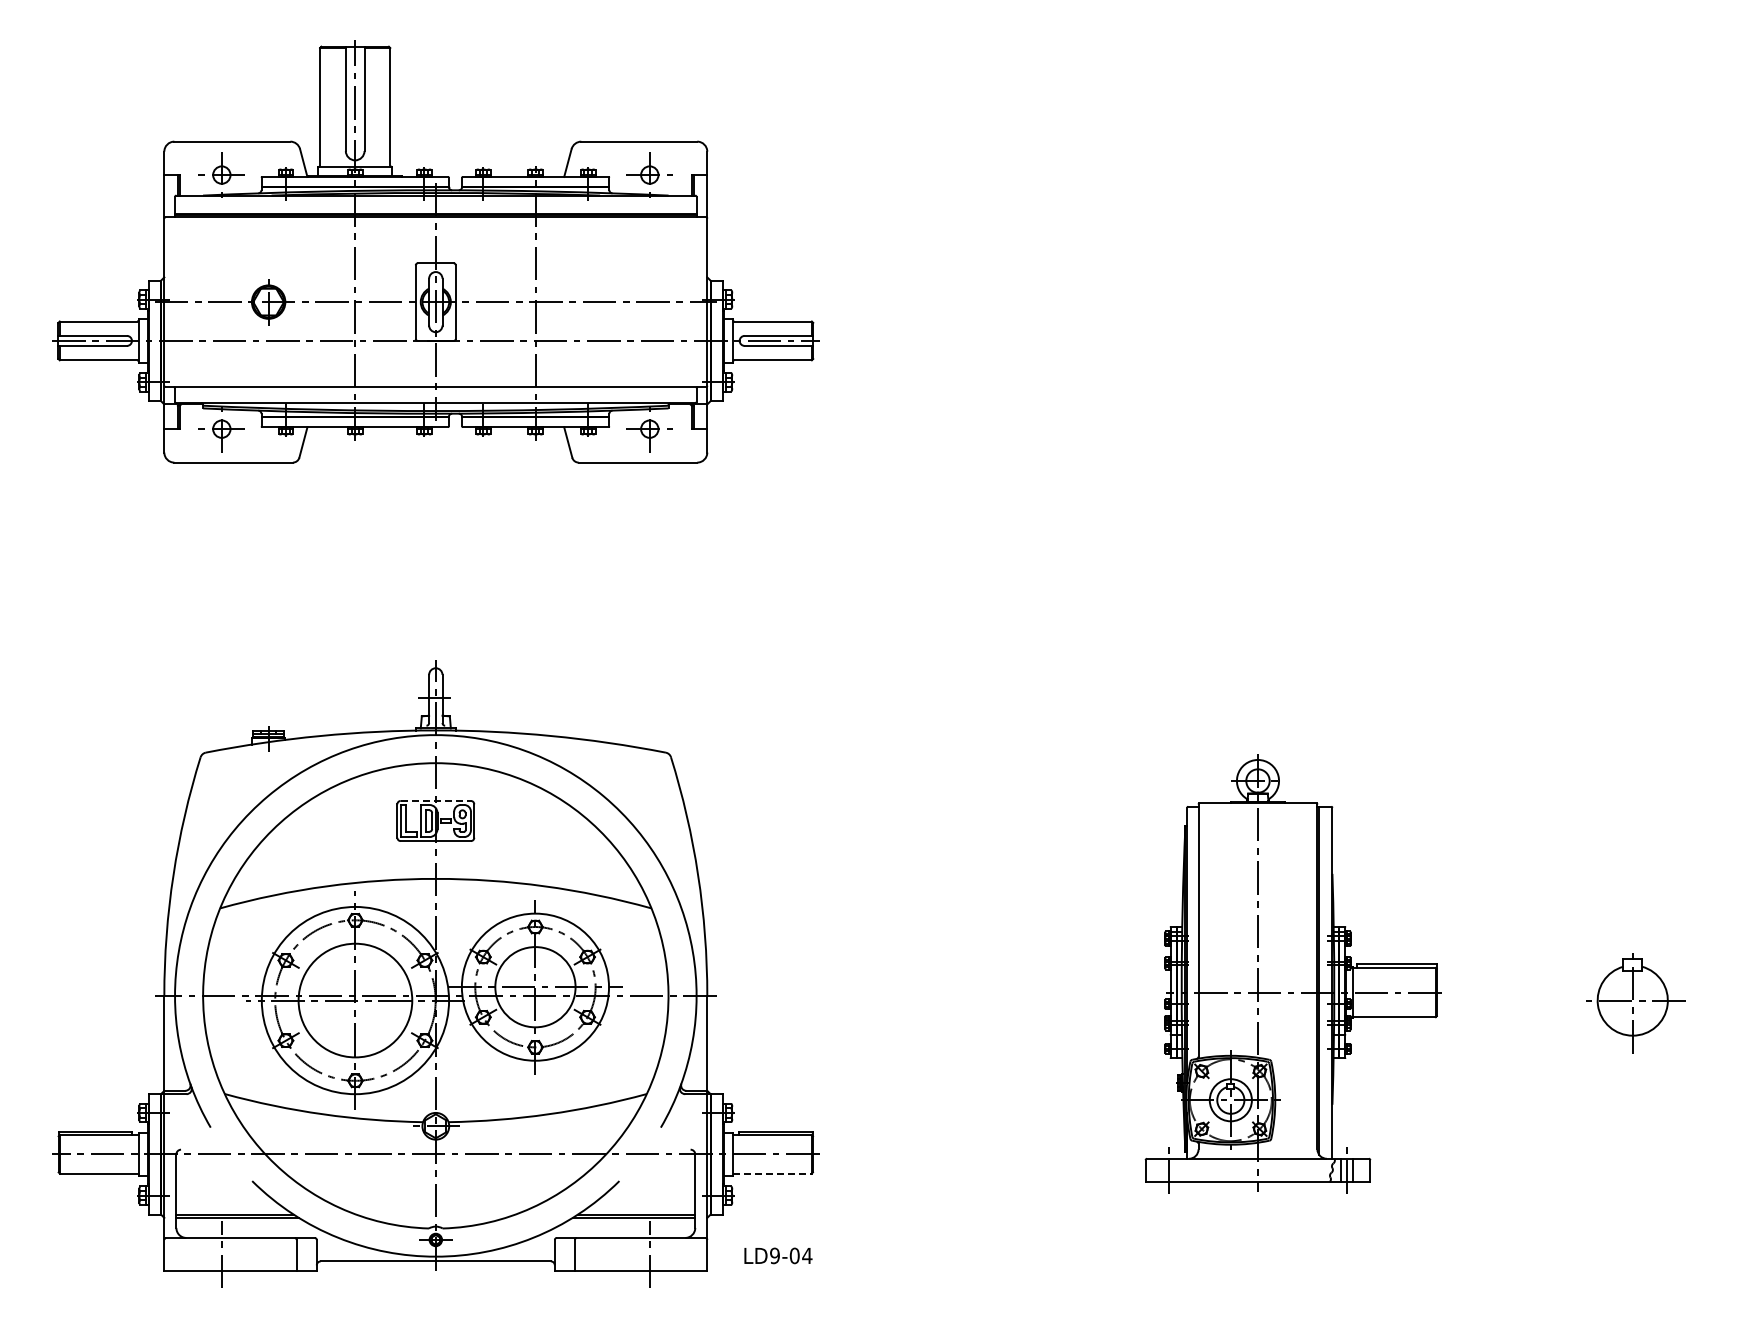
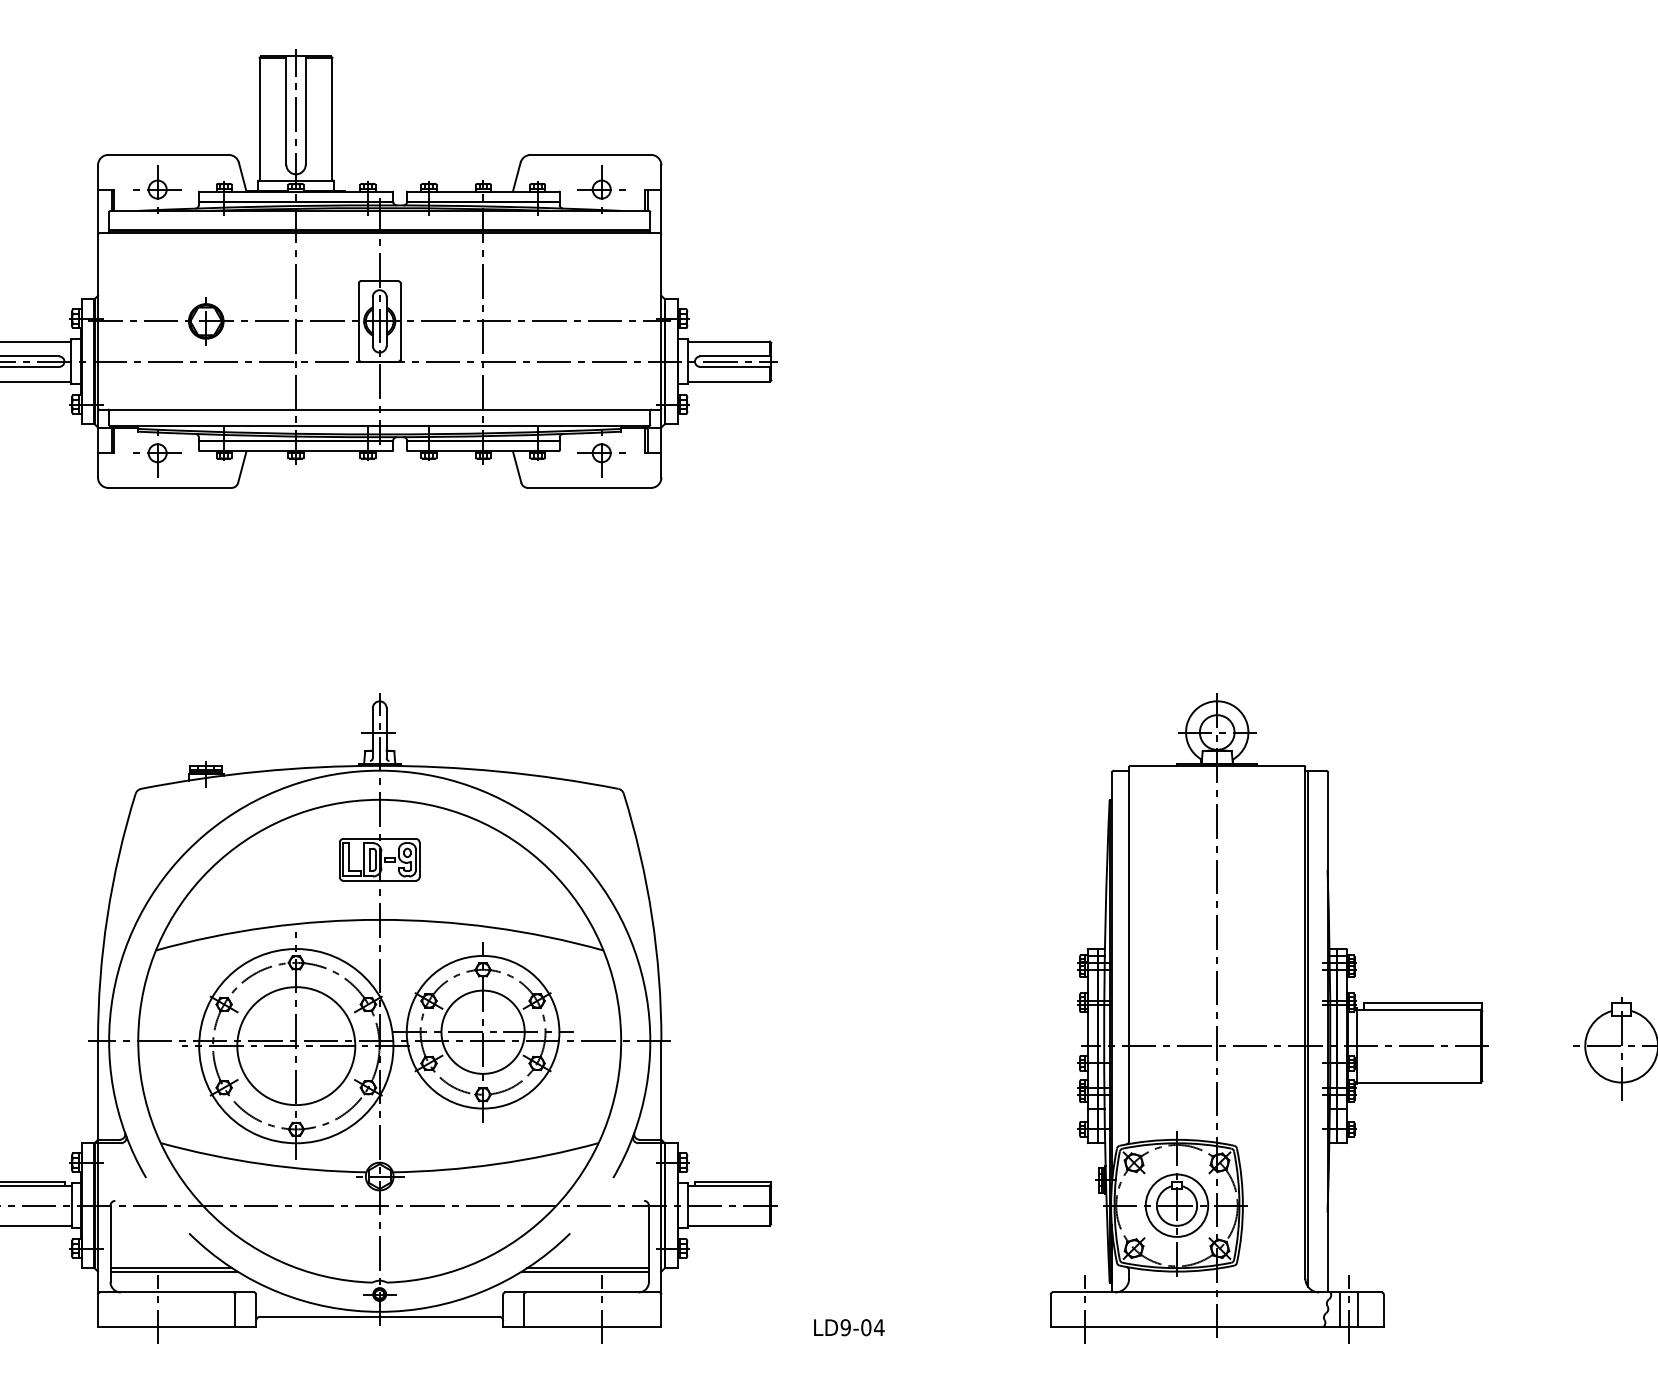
line: (436, 800) -> (380, 838), dashed -> solid
part: (1292, 973) -> (1268, 1018), size x1.43
line: (772, 1173) -> (729, 1225), dashed -> solid
text: (778, 1255) -> (849, 1327), moved

